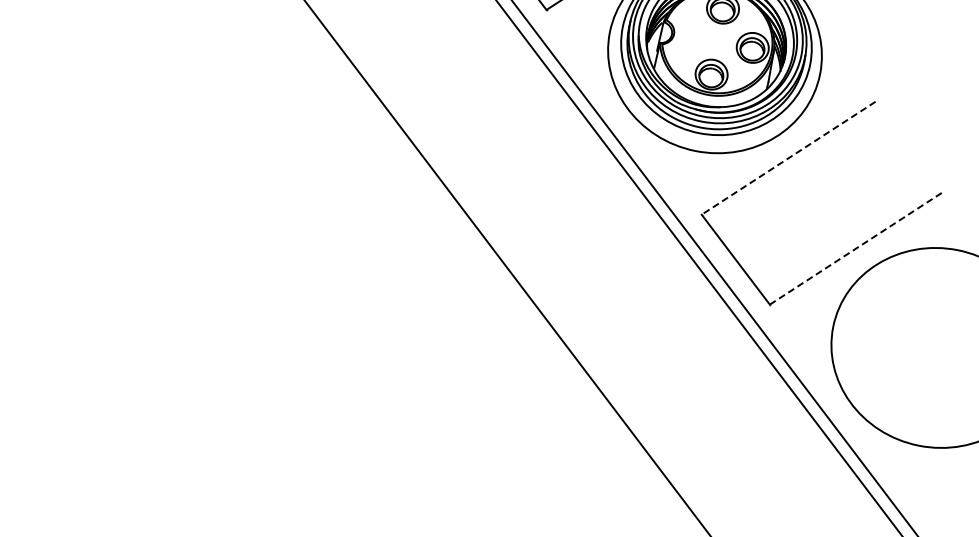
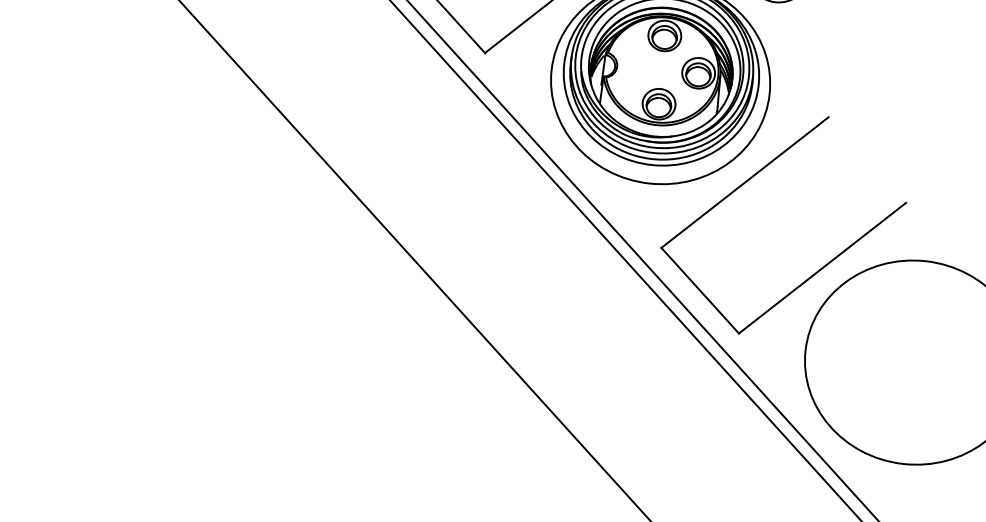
line: (788, 158) -> (744, 182), dashed -> solid
line: (856, 248) -> (822, 268), dashed -> solid

